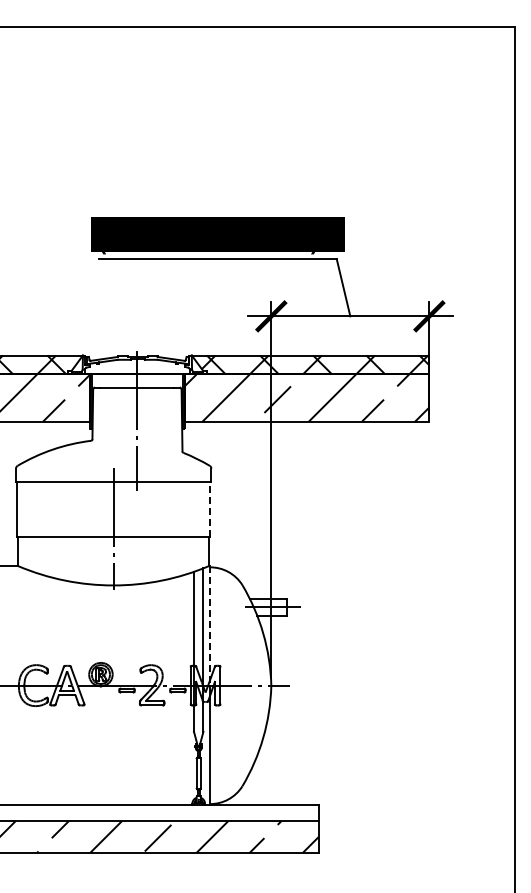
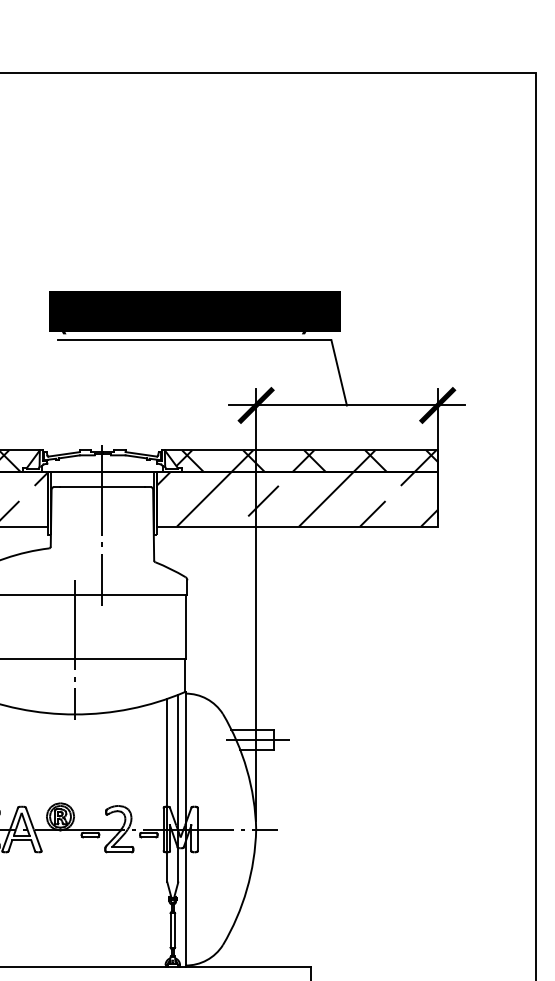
line: (209, 509) -> (185, 627), dashed -> solid
line: (209, 625) -> (185, 760), dashed -> solid

